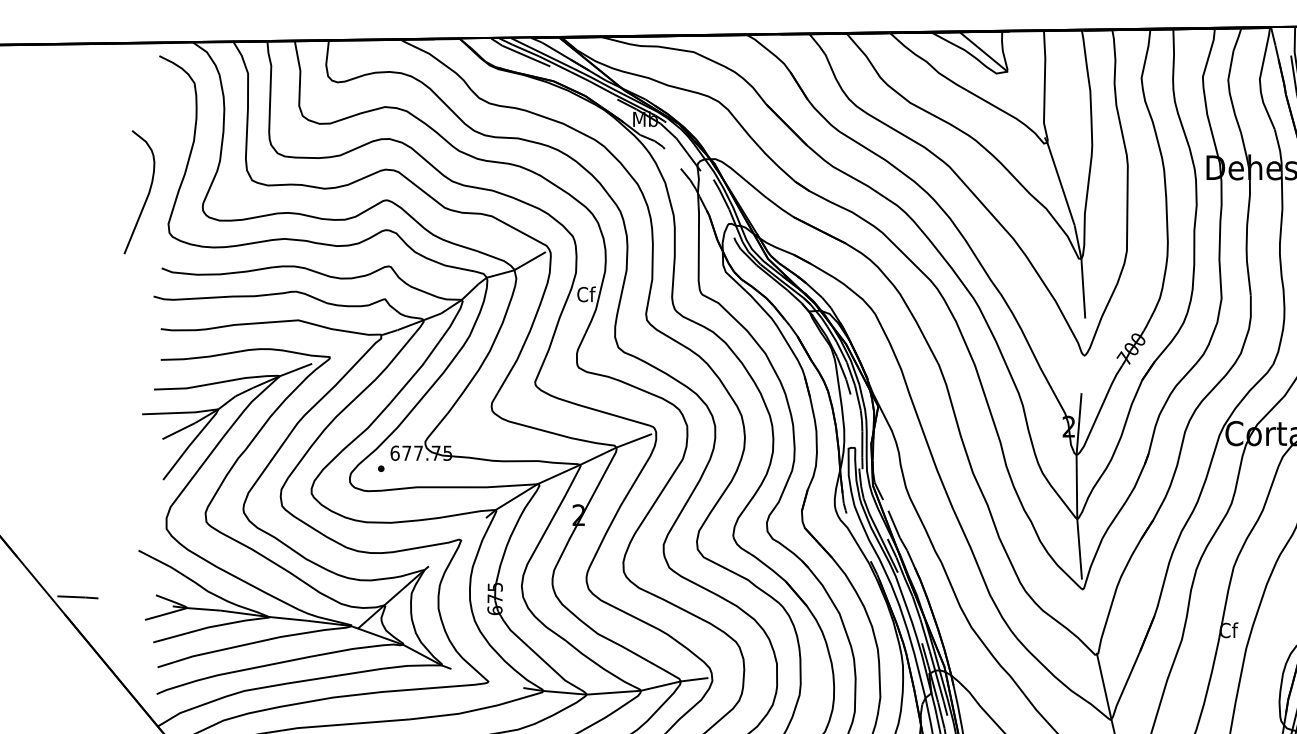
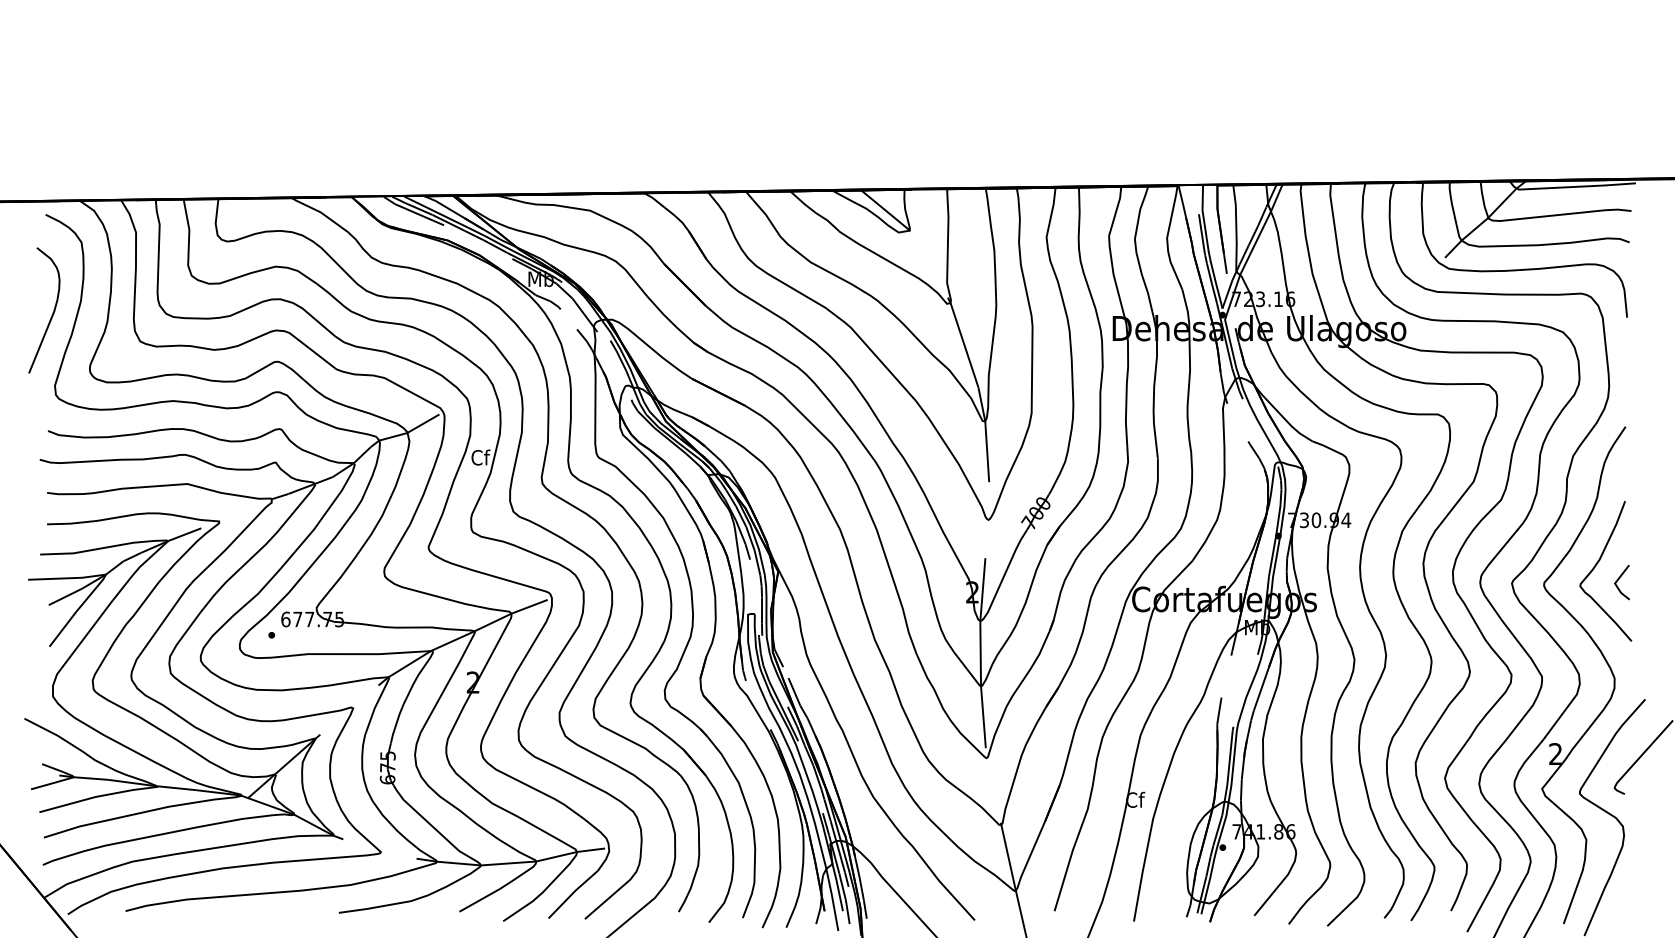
curve: (147, 194) -> (52, 312), moved

